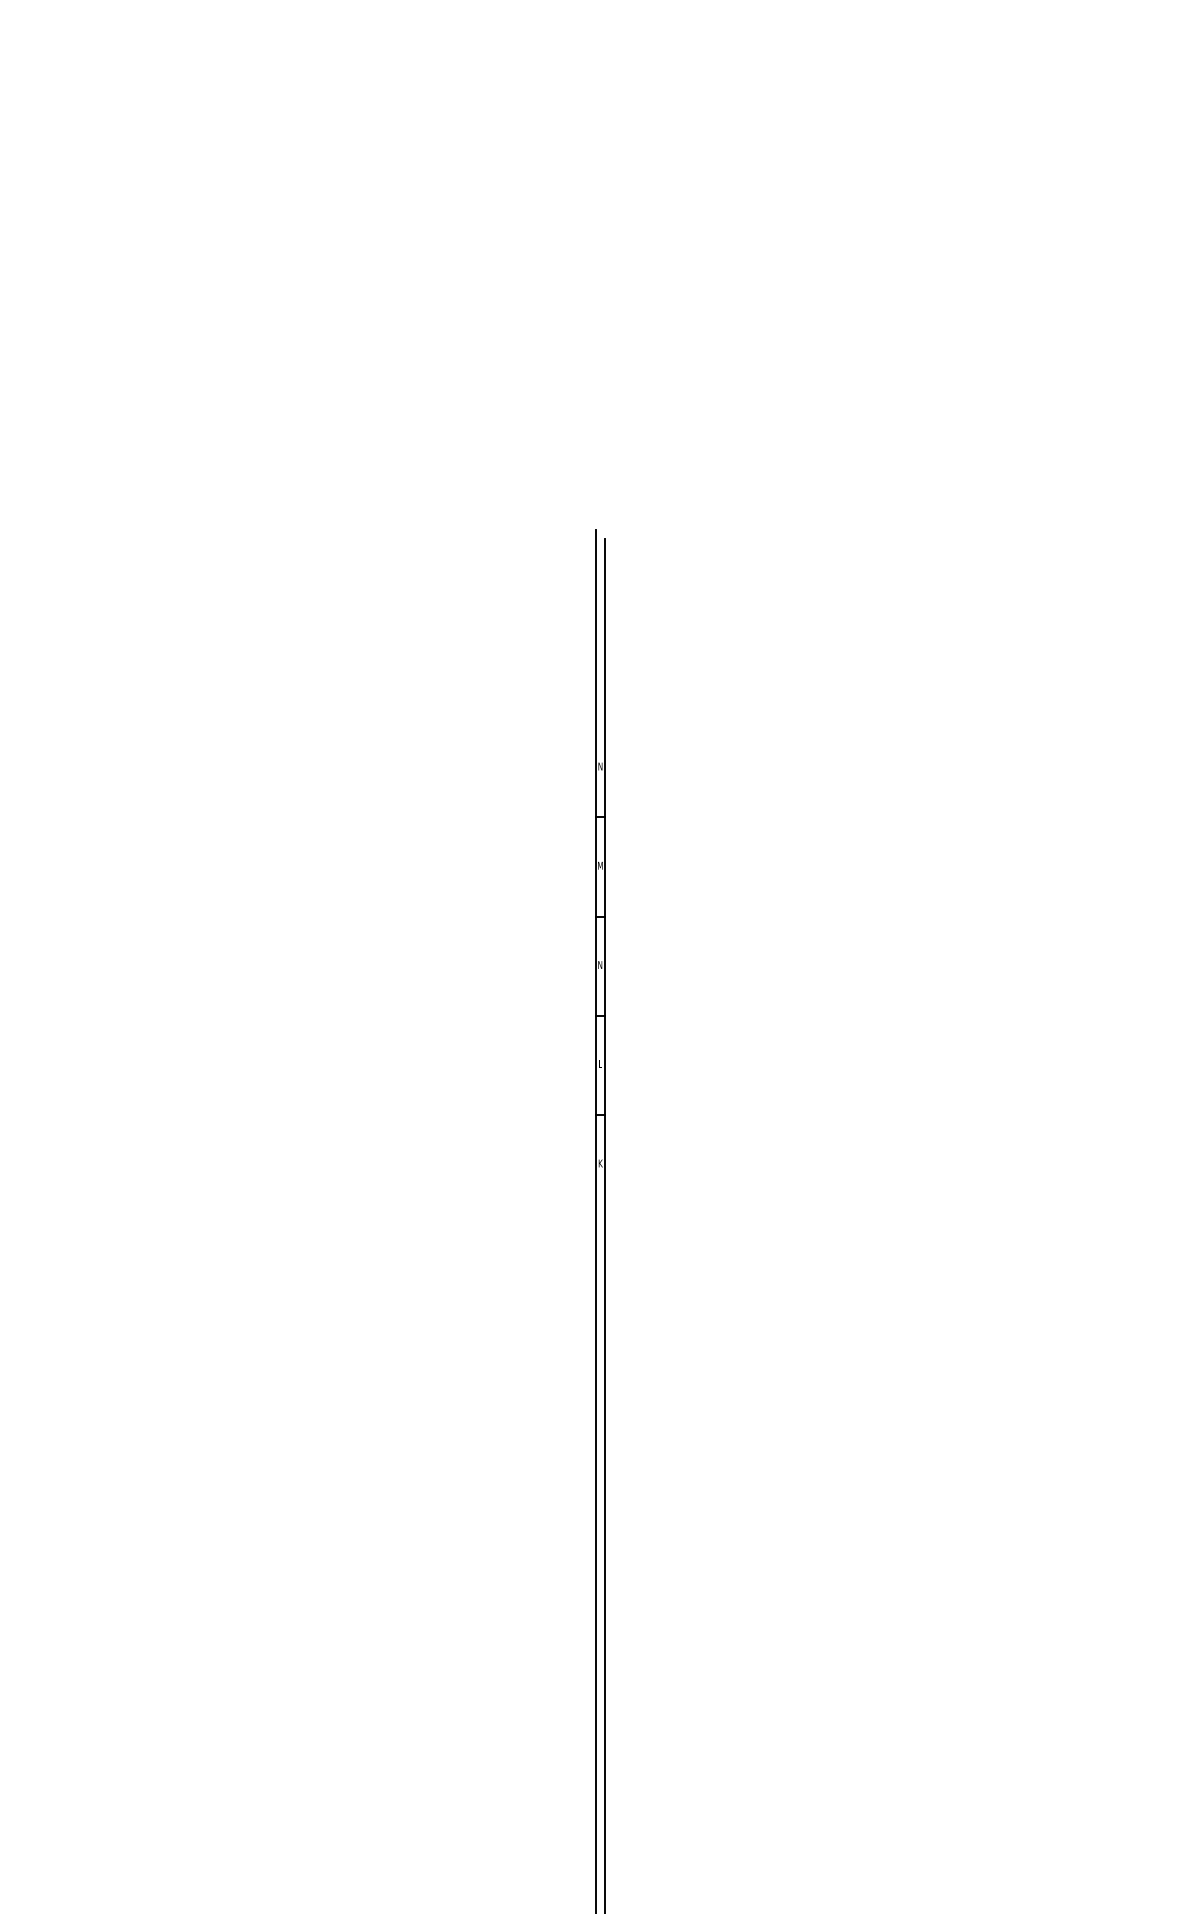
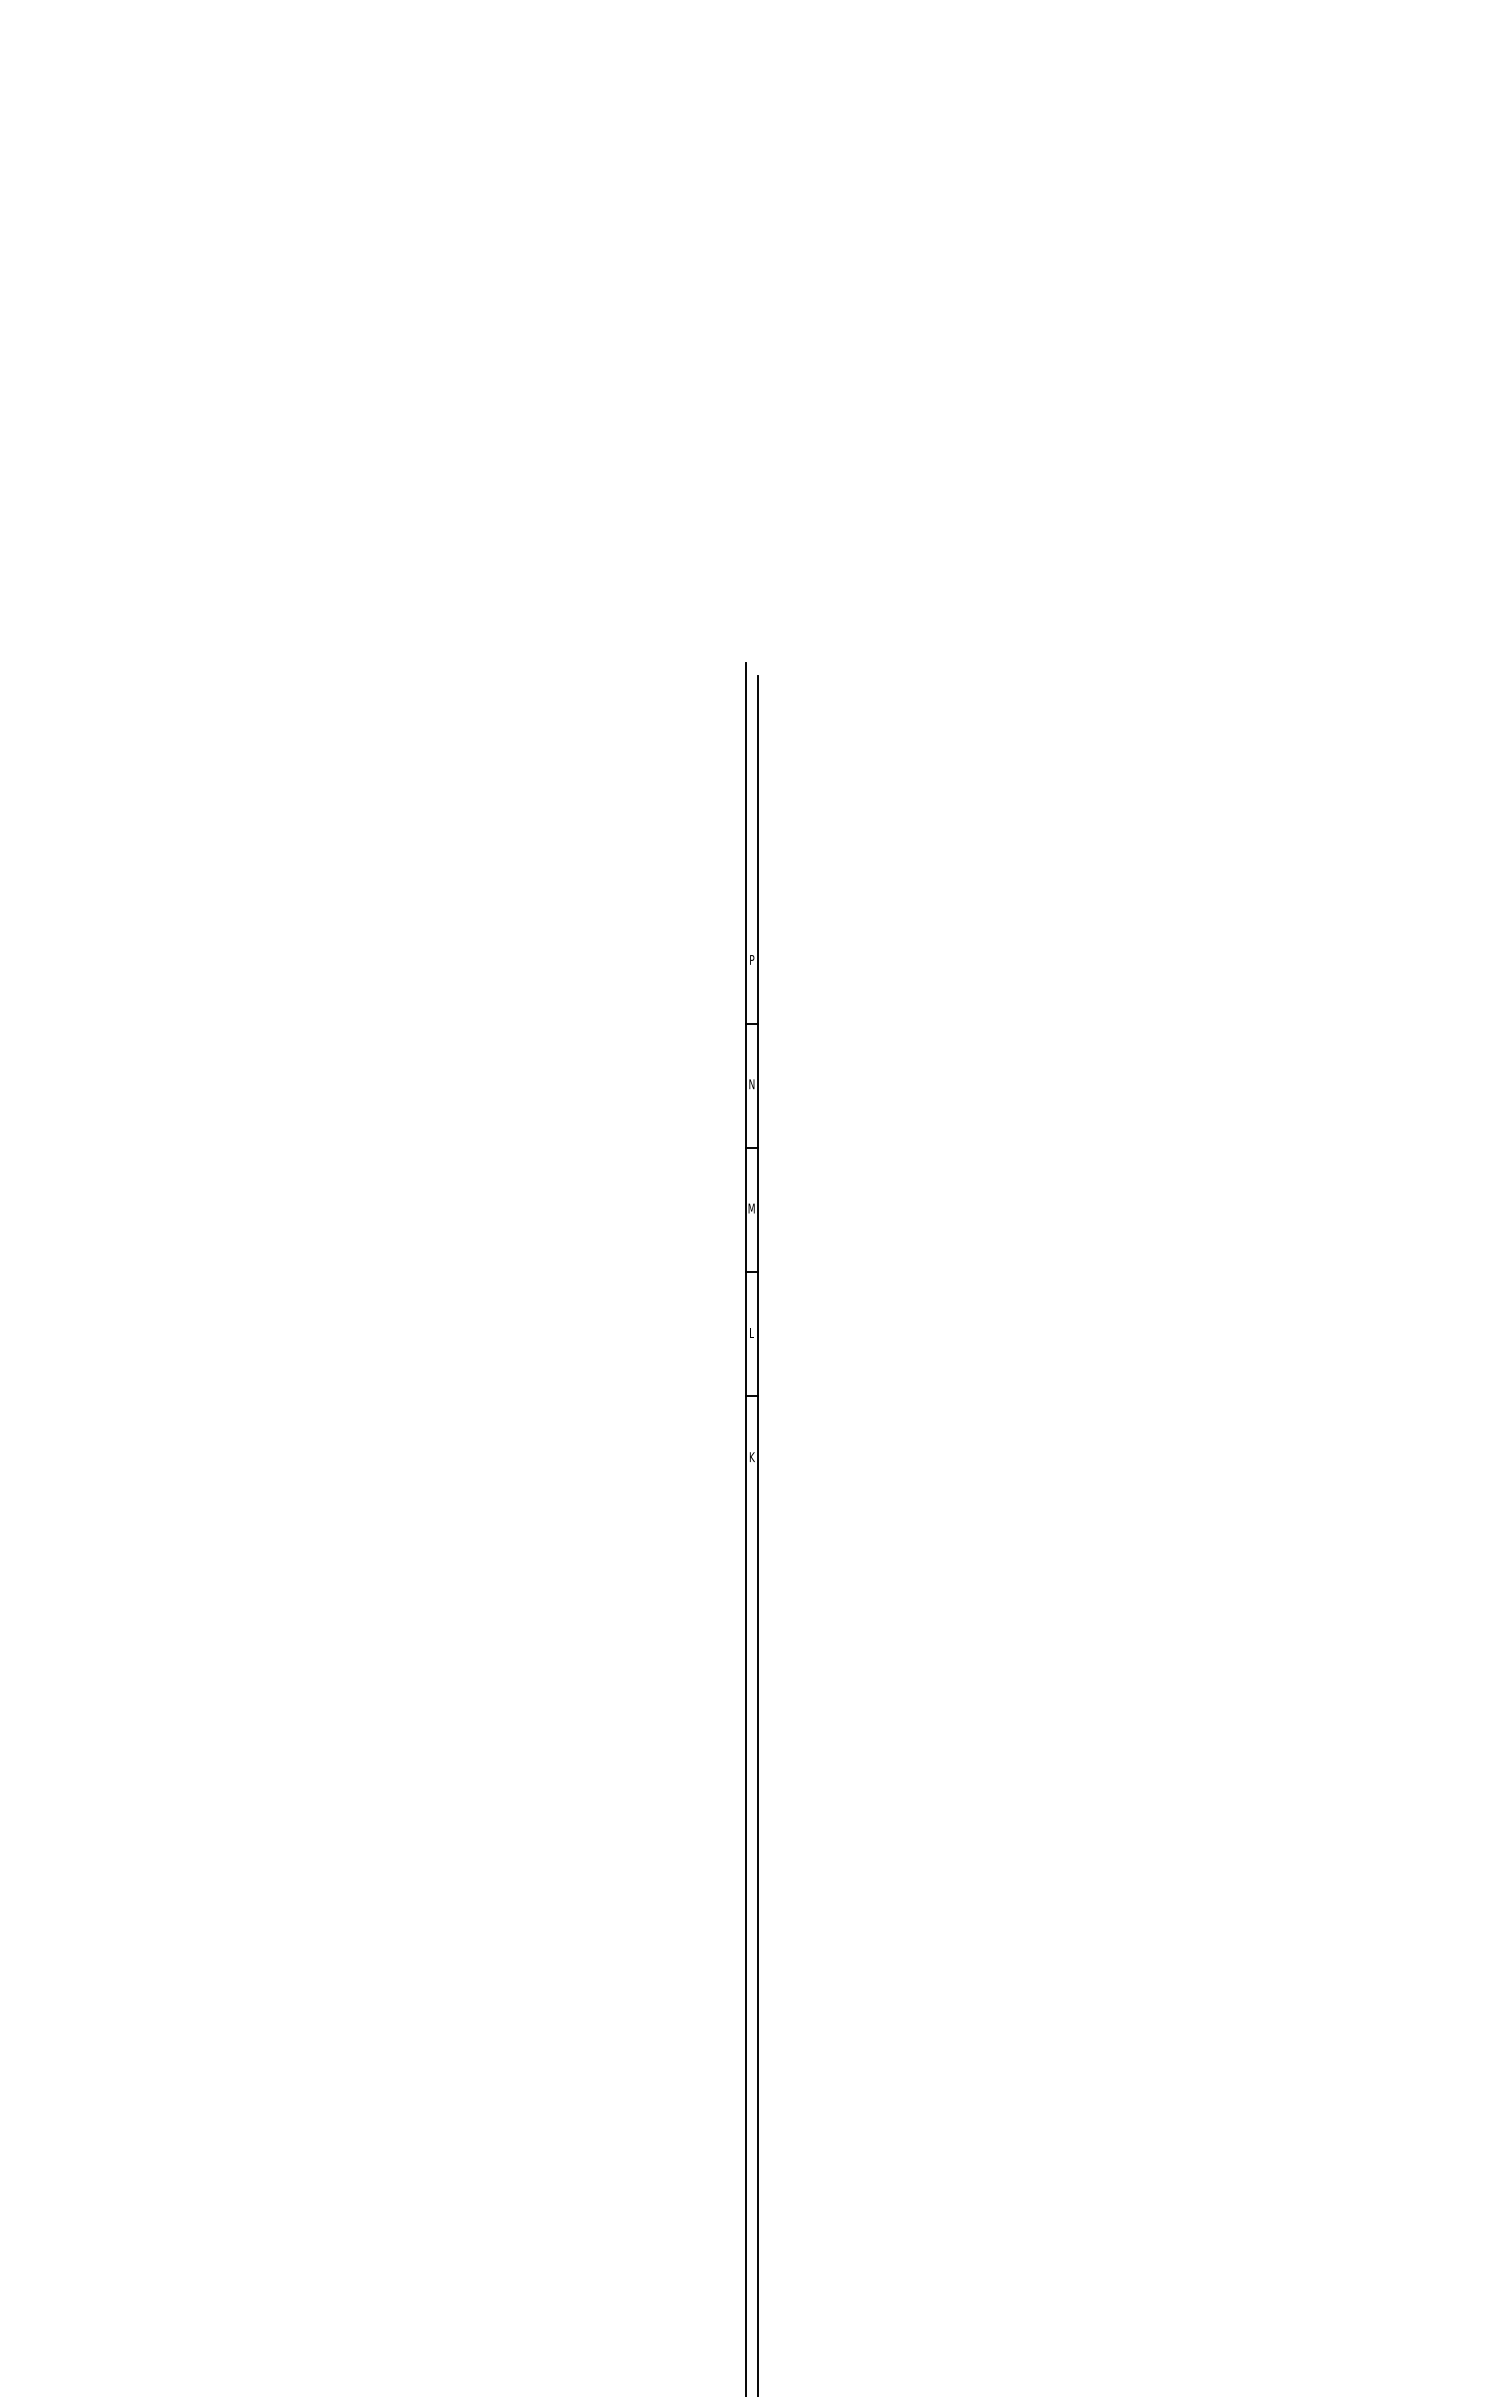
text: (600, 766) -> (751, 959), N -> P
text: (600, 865) -> (751, 1084), M -> N
text: (600, 964) -> (751, 1208), N -> M

